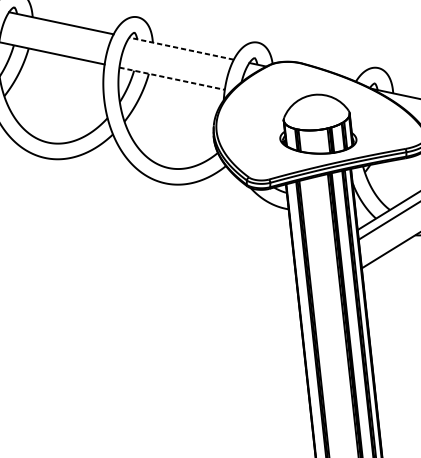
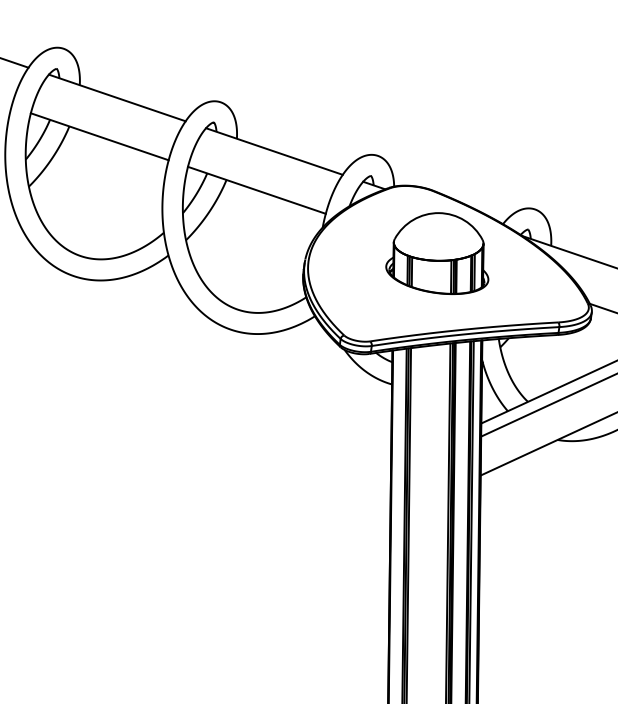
line: (180, 48) -> (273, 151), dashed -> solid
line: (171, 78) -> (256, 190), dashed -> solid
part: (316, 124) -> (437, 253), moved

